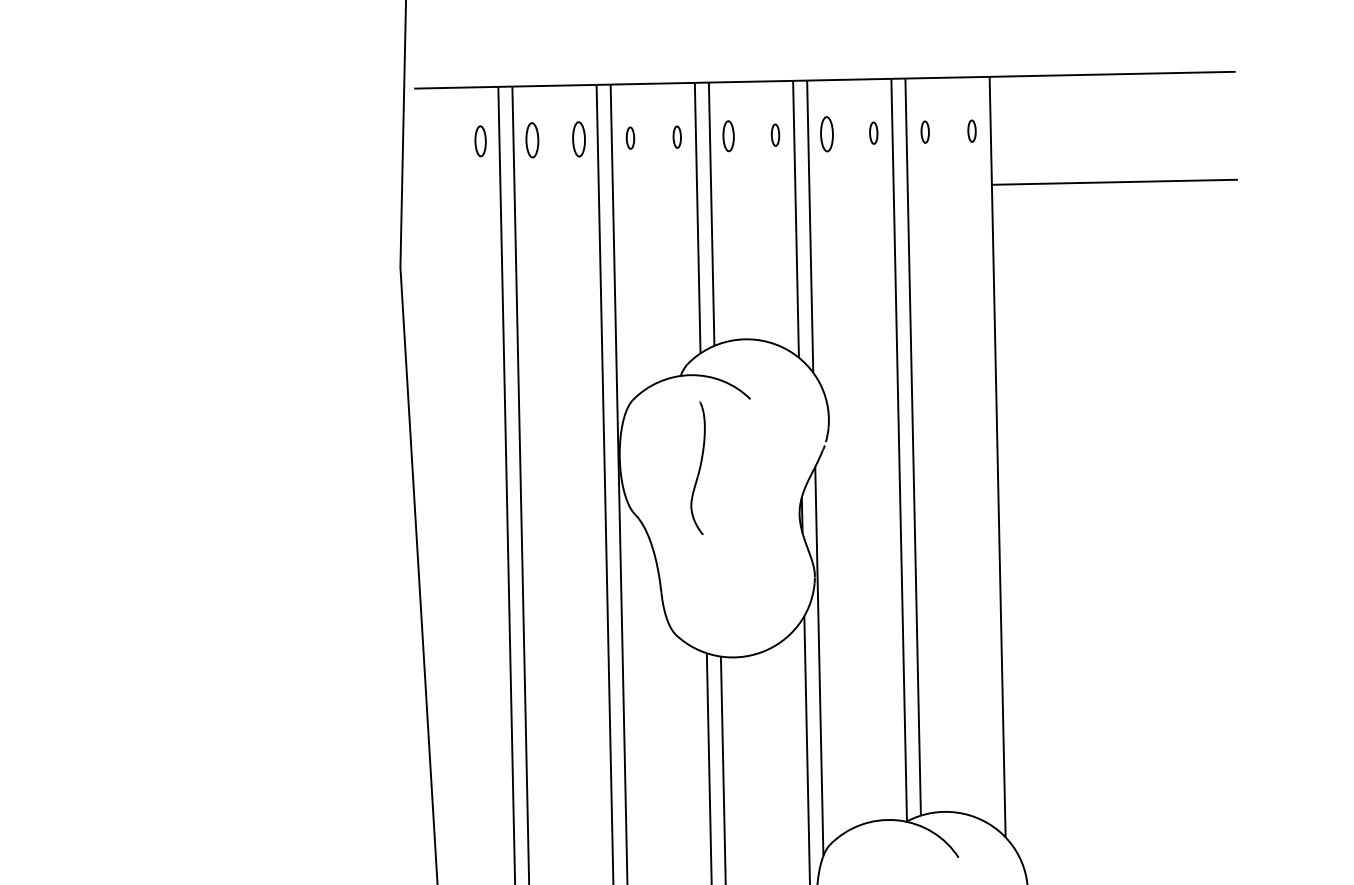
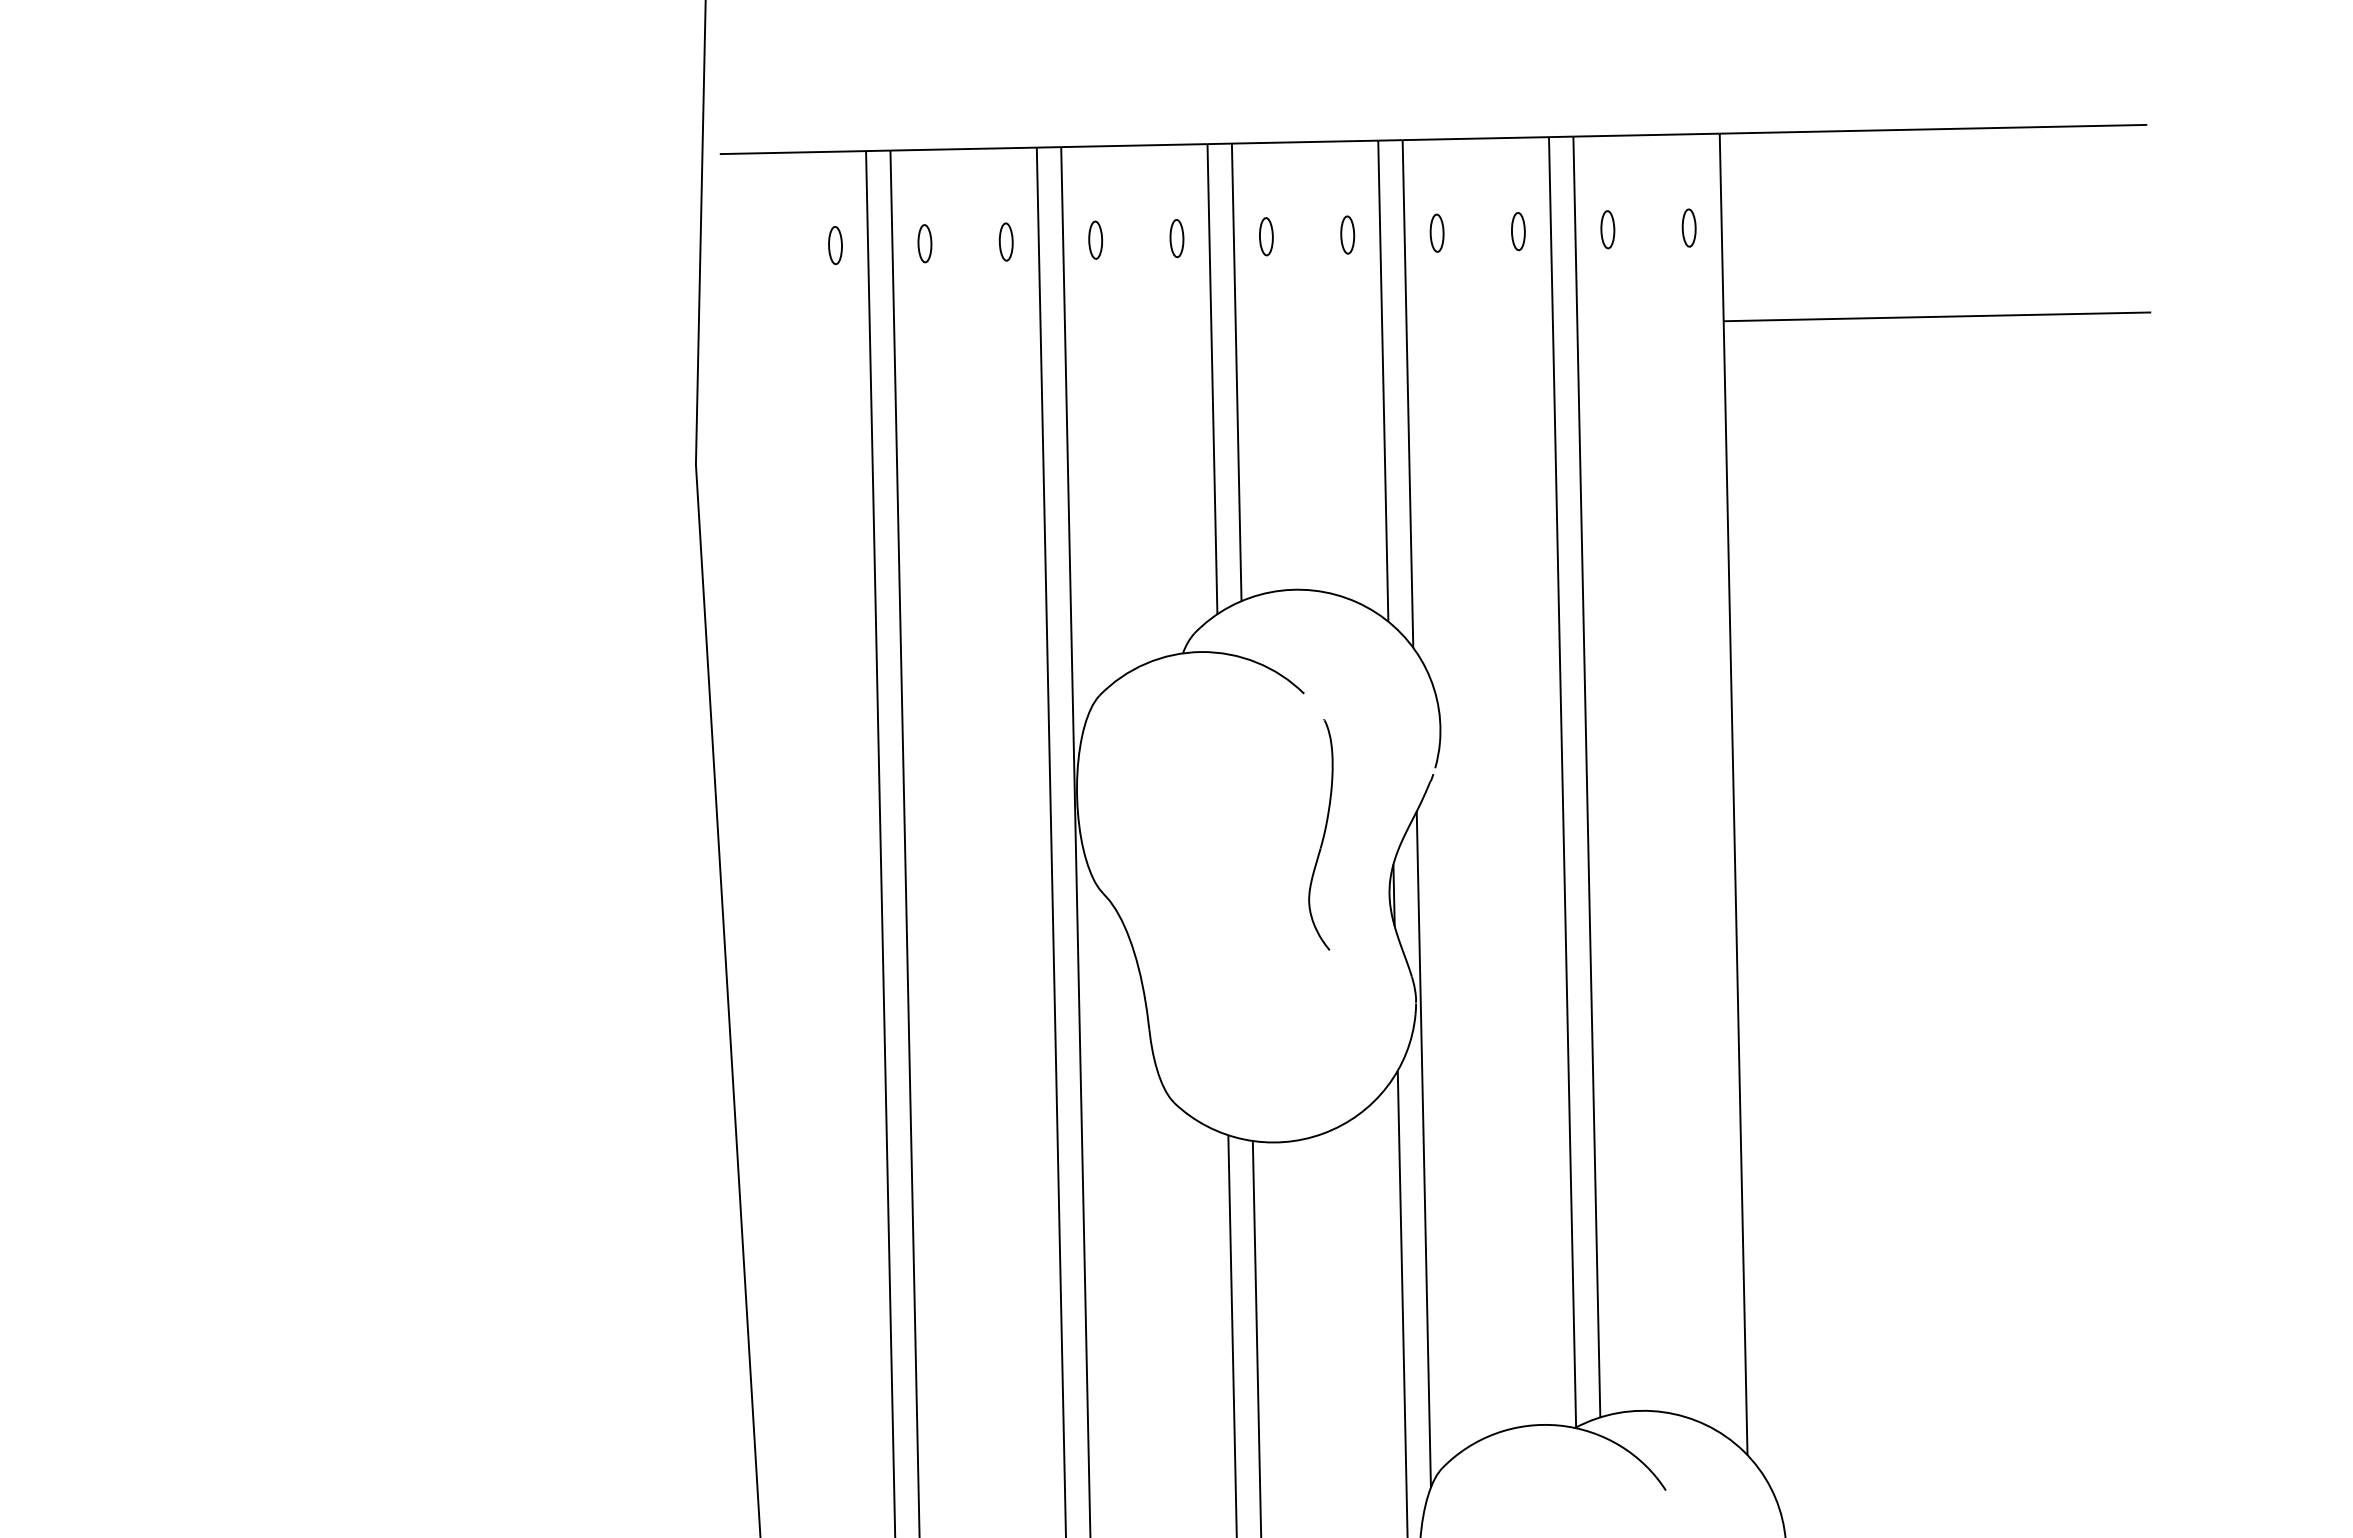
part: (826, 133) -> (1436, 232), size x0.62
part: (728, 135) -> (1265, 235), size x0.71
part: (578, 138) -> (1005, 240), size x0.62
part: (531, 139) -> (923, 242), size x0.62
part: (480, 140) -> (835, 244), size x0.71
part: (697, 468) -> (1319, 835), moved

